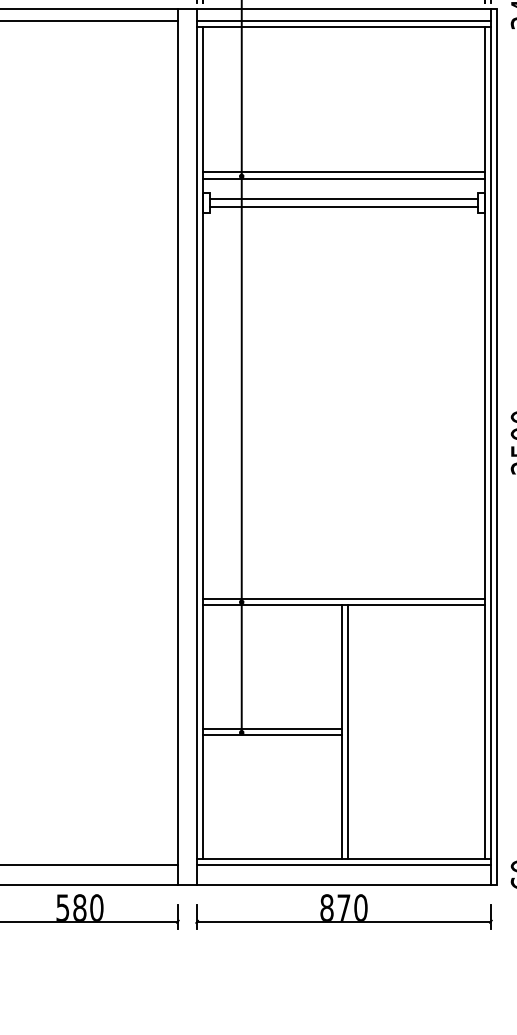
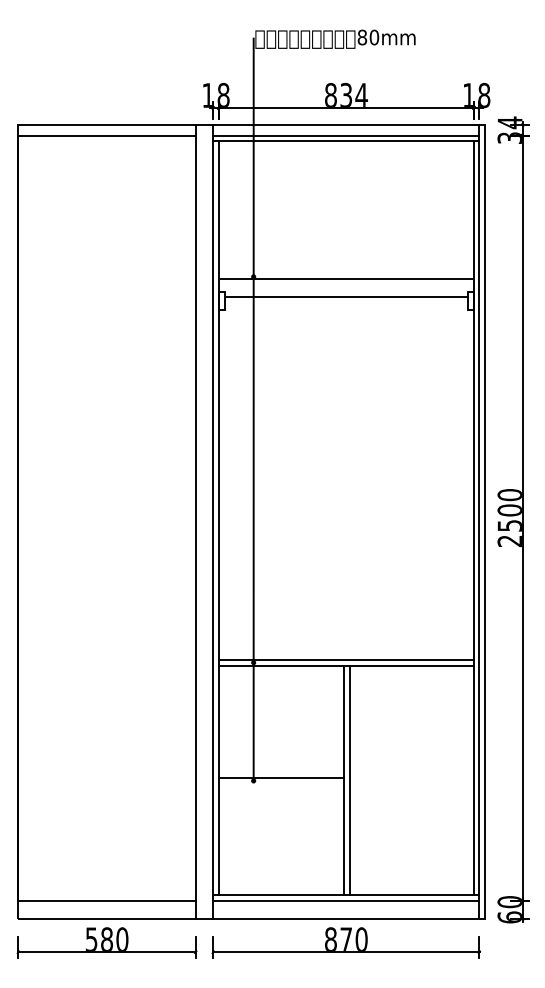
line: (343, 172) -> (345, 273), removed
line: (343, 206) -> (345, 304), removed
line: (272, 735) -> (281, 783), removed

